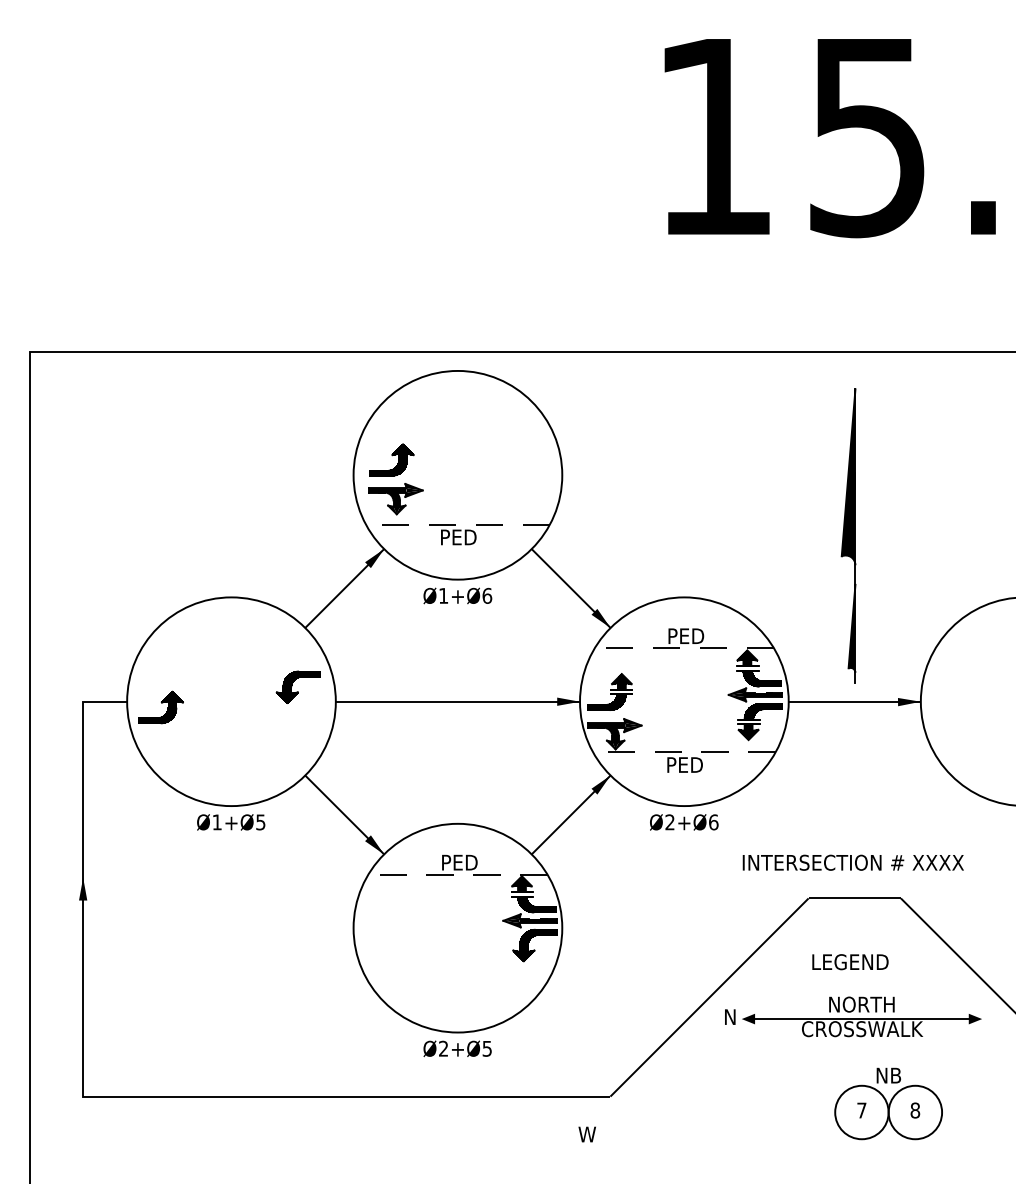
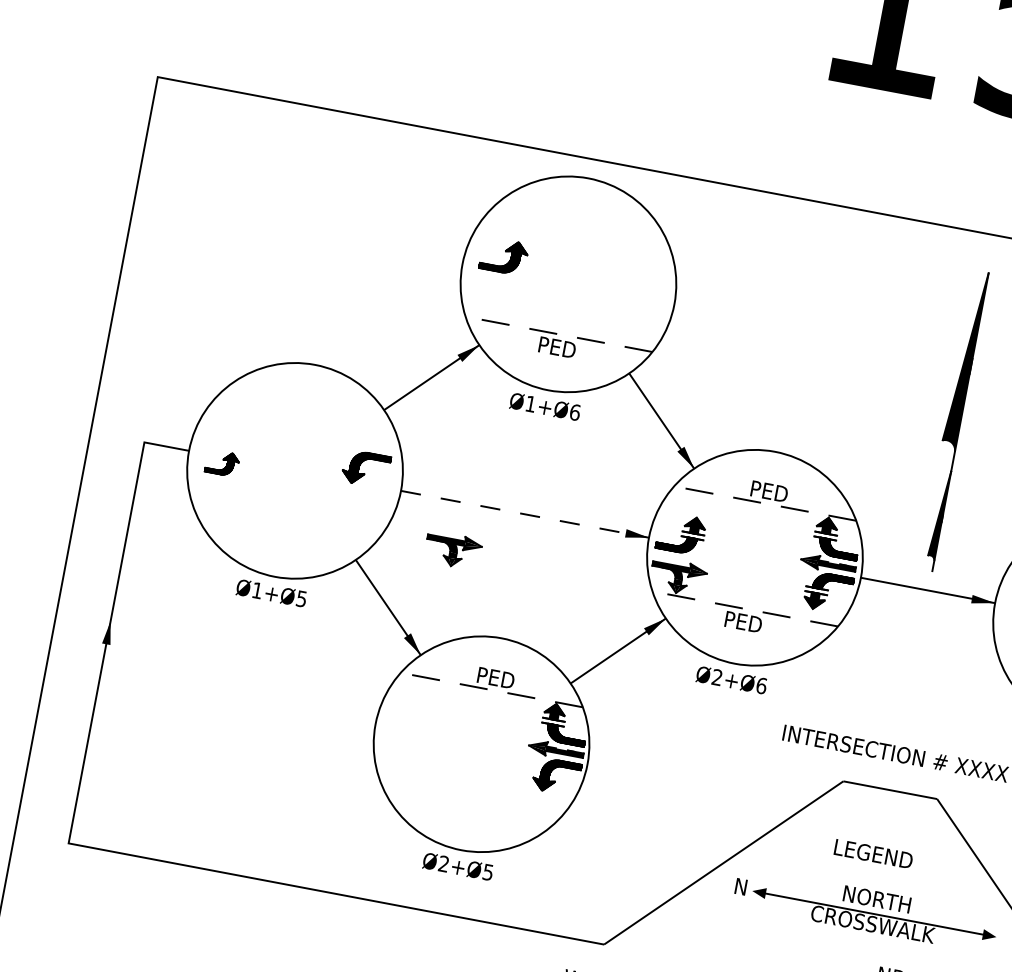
part: (395, 499) -> (452, 550), moved
line: (458, 701) -> (525, 514), solid -> dashed
part: (160, 707) -> (221, 463), size x0.7

